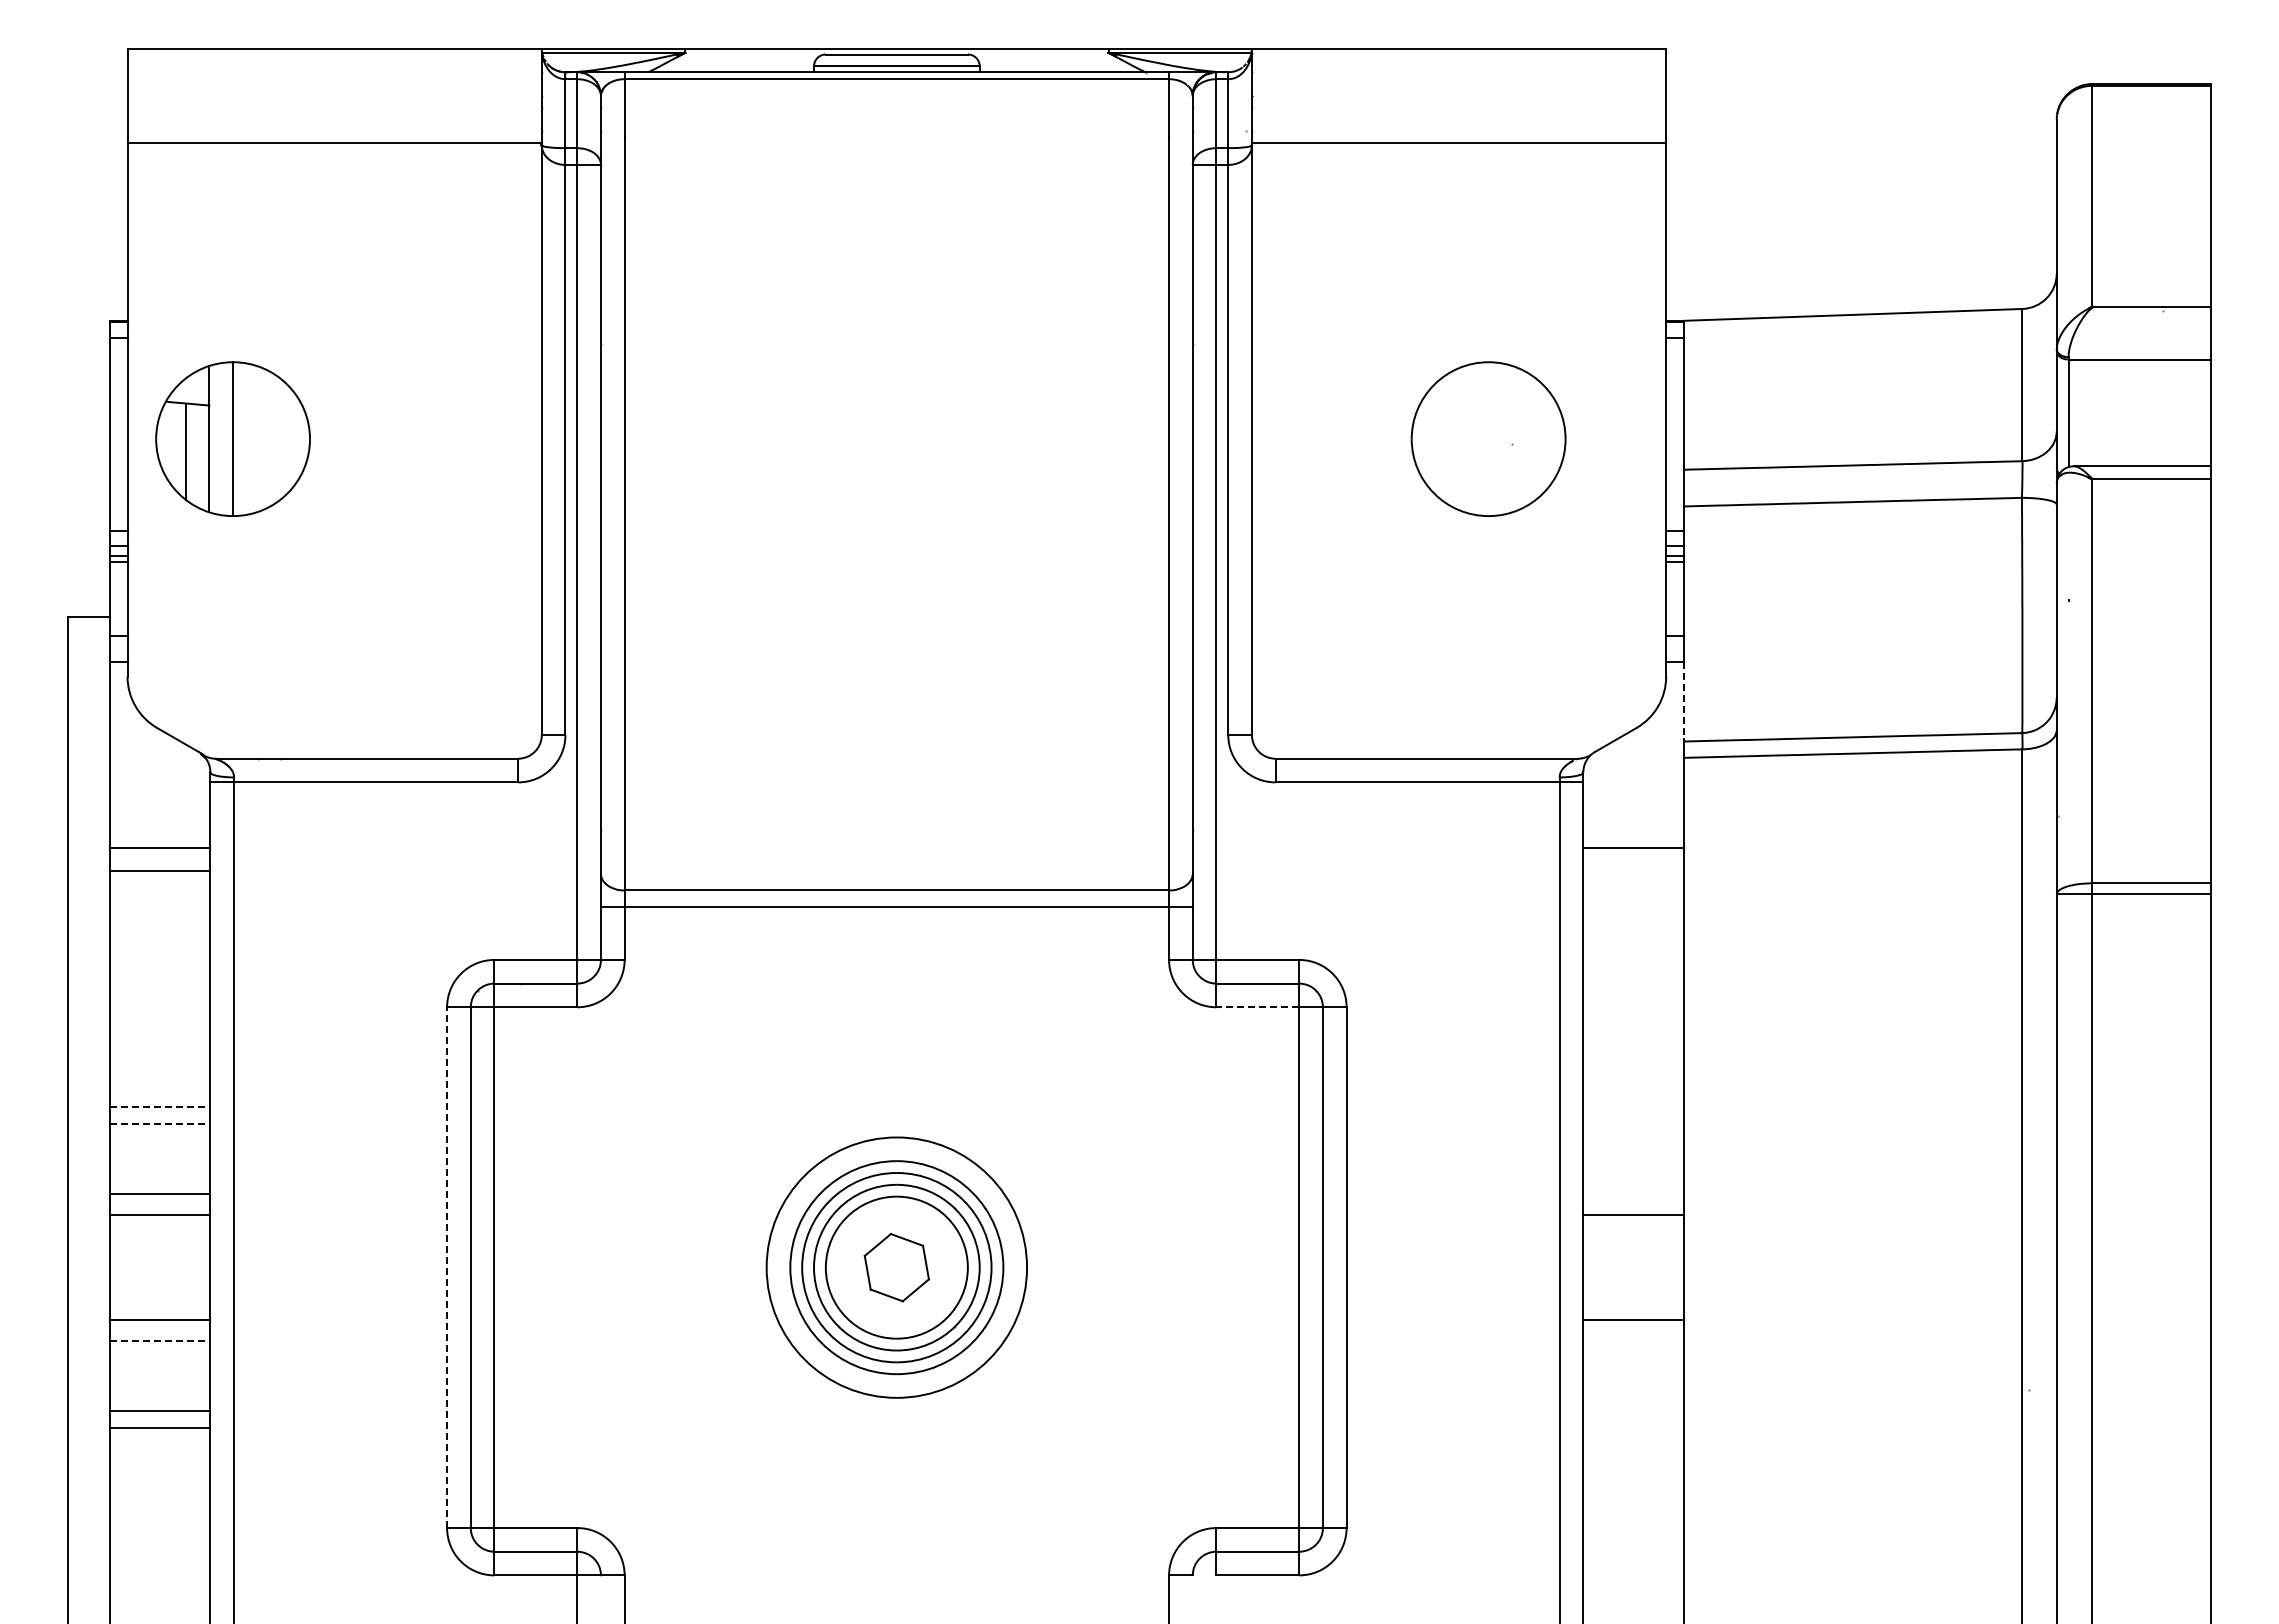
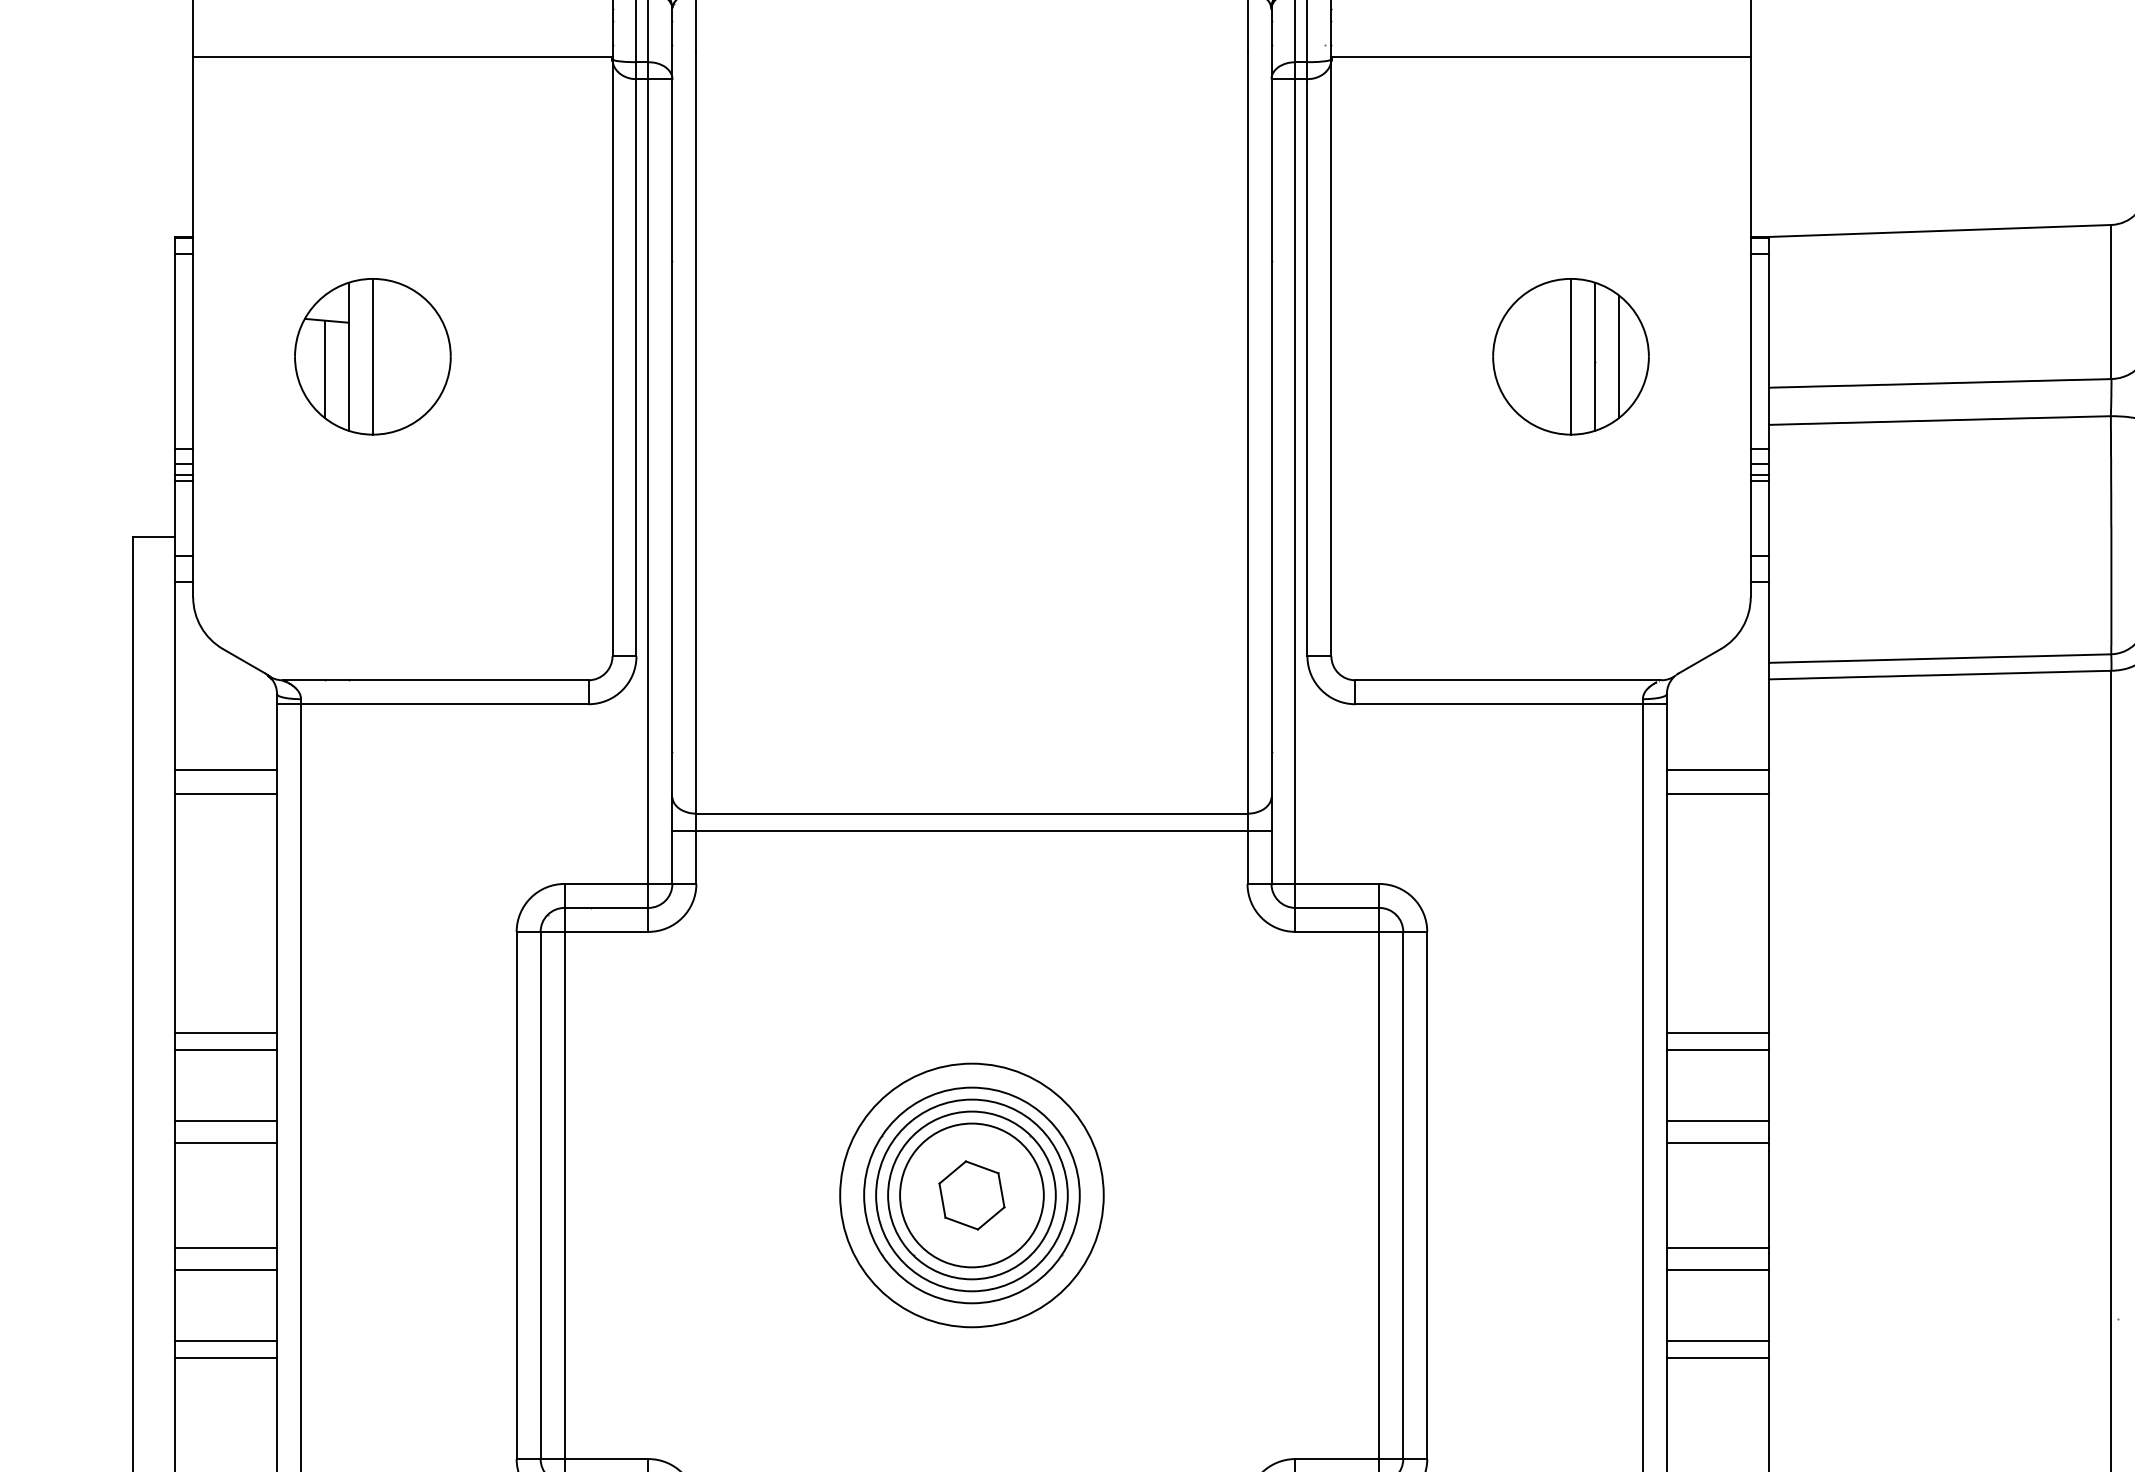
part: (232, 438) -> (372, 356), moved
line: (1488, 438) -> (1570, 356), added
line: (1535, 438) -> (1618, 356), added
line: (1512, 439) -> (1595, 357), added
line: (1683, 700) -> (1768, 621), dashed -> solid
line: (1633, 870) -> (1717, 793), added
line: (1257, 1007) -> (1337, 932), dashed -> solid
line: (160, 1107) -> (226, 1033), dashed -> solid
line: (1633, 1107) -> (1717, 1033), added
line: (160, 1124) -> (226, 1050), dashed -> solid
line: (1633, 1124) -> (1717, 1050), added
line: (1633, 1194) -> (1717, 1121), added
line: (447, 1267) -> (517, 1195), dashed -> solid
line: (160, 1340) -> (226, 1269), dashed -> solid
line: (1633, 1340) -> (1717, 1269), added
line: (1633, 1411) -> (1717, 1341), added
line: (1633, 1428) -> (1717, 1358), added

